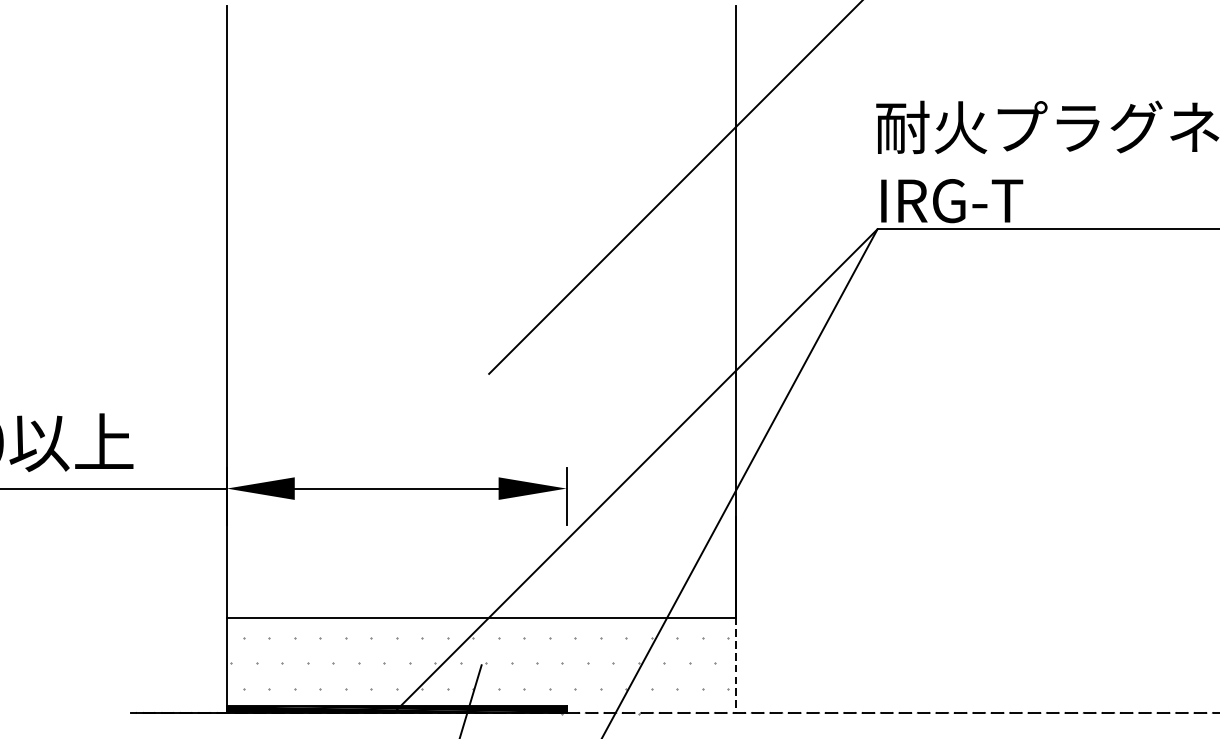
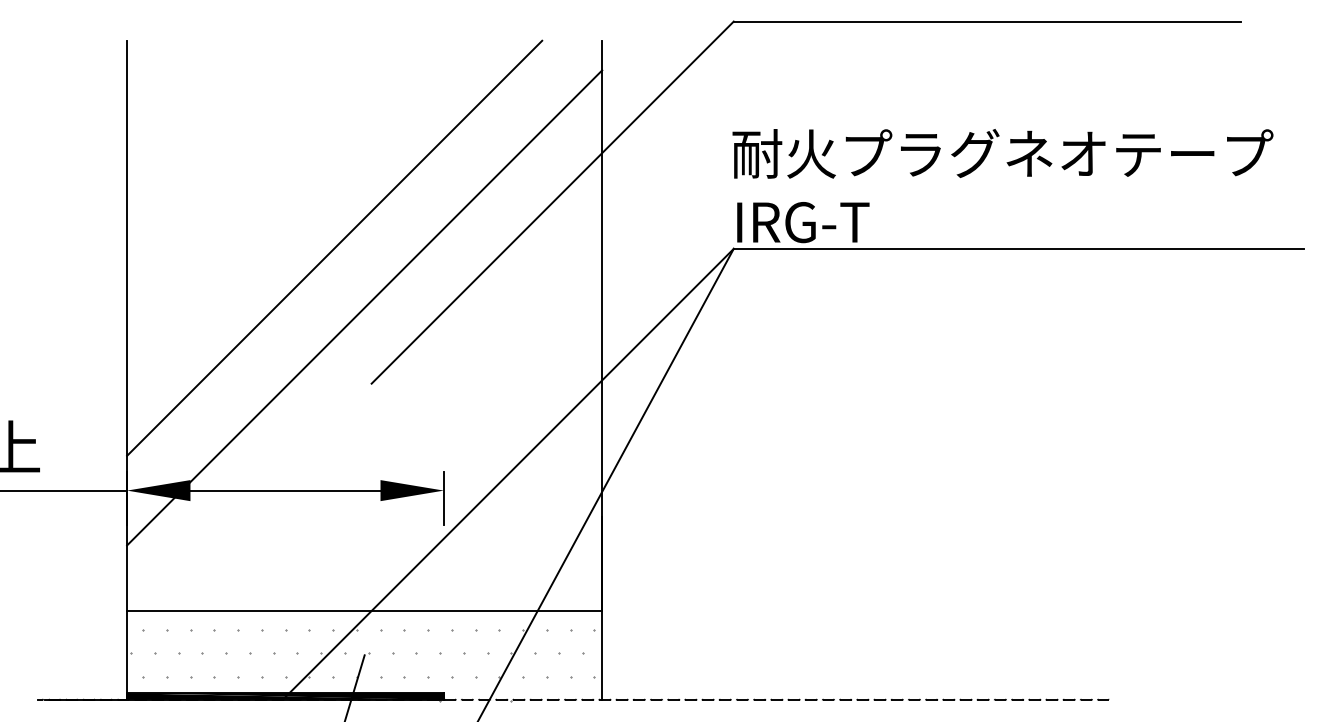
line: (449, 227) -> (334, 247), added
line: (481, 292) -> (364, 307), added
line: (736, 665) -> (602, 655), dashed -> solid

